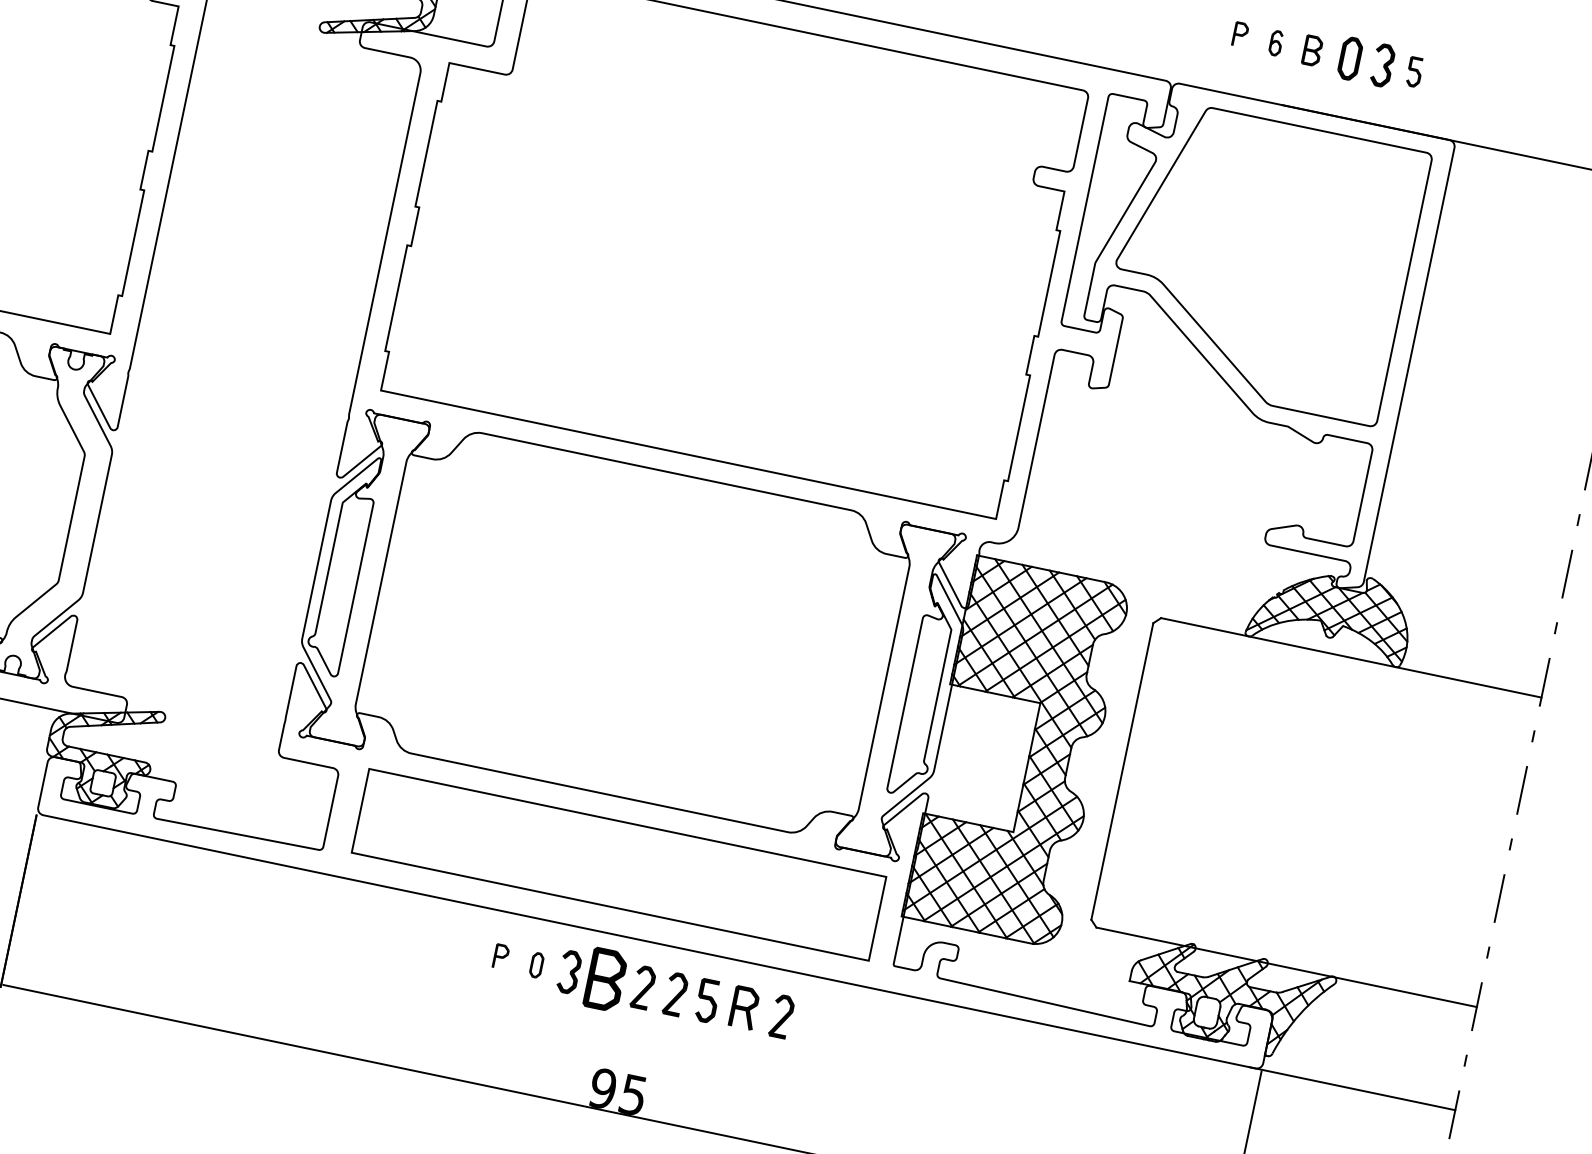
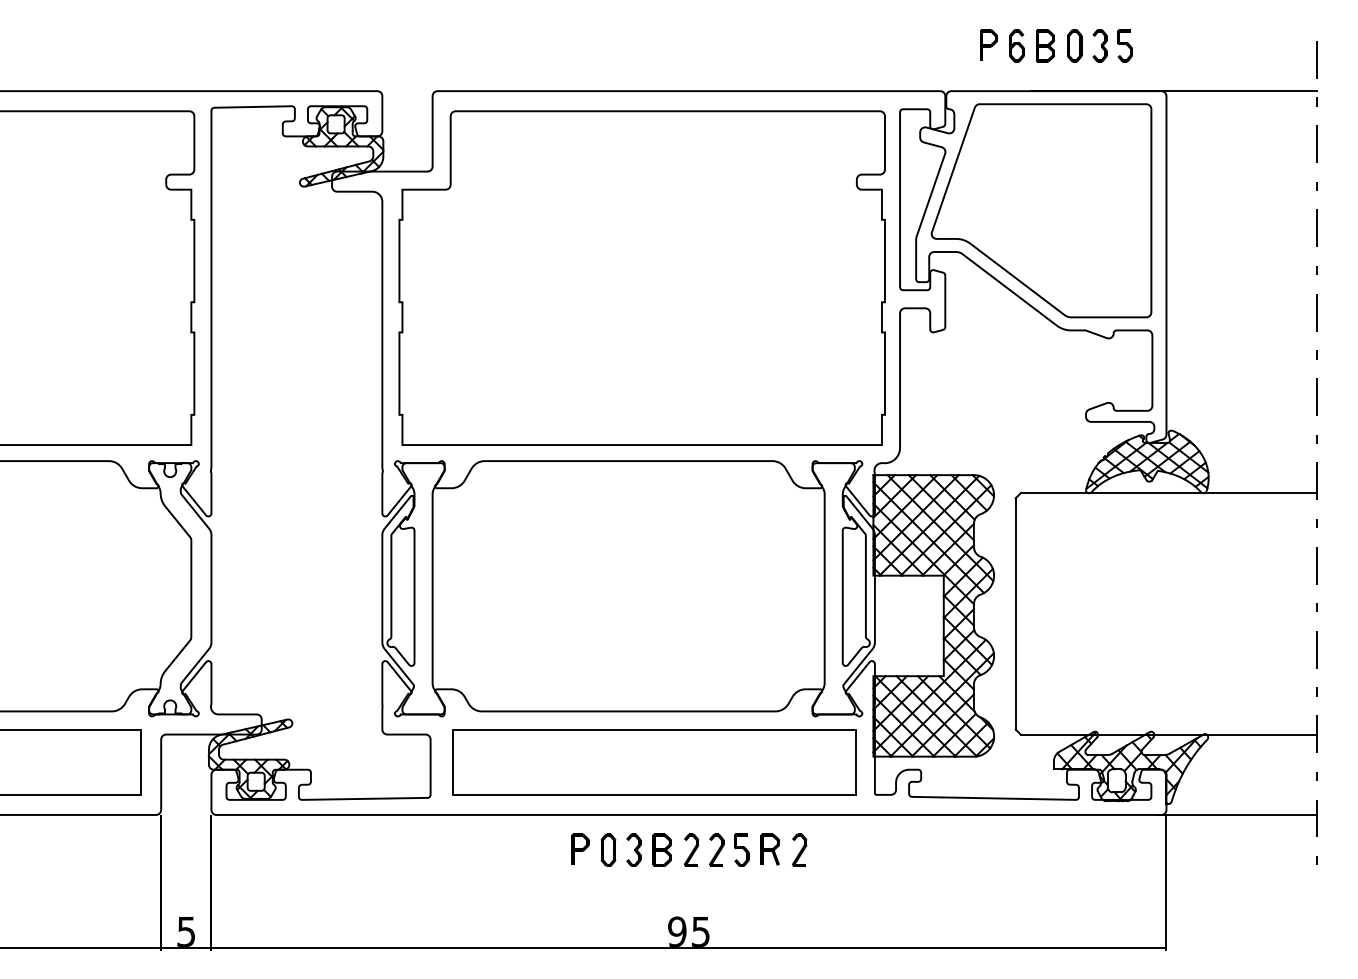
part: (1240, 33) -> (988, 44), size x1.67
part: (1275, 42) -> (1016, 45), size x1.67
part: (1311, 50) -> (1044, 45), size x1.43
part: (1414, 71) -> (1124, 45), size x1.43
part: (501, 955) -> (580, 848), size x1.67
part: (536, 964) -> (608, 849), size x1.67
part: (604, 978) -> (661, 849), size x0.71

